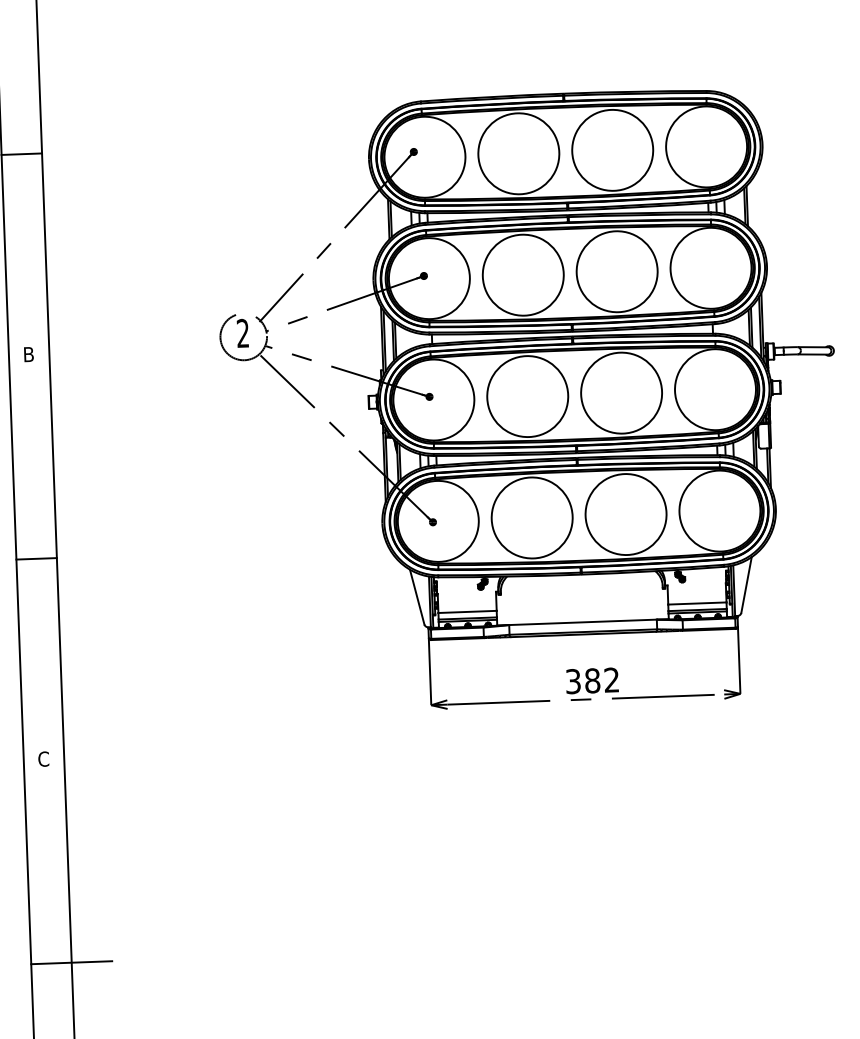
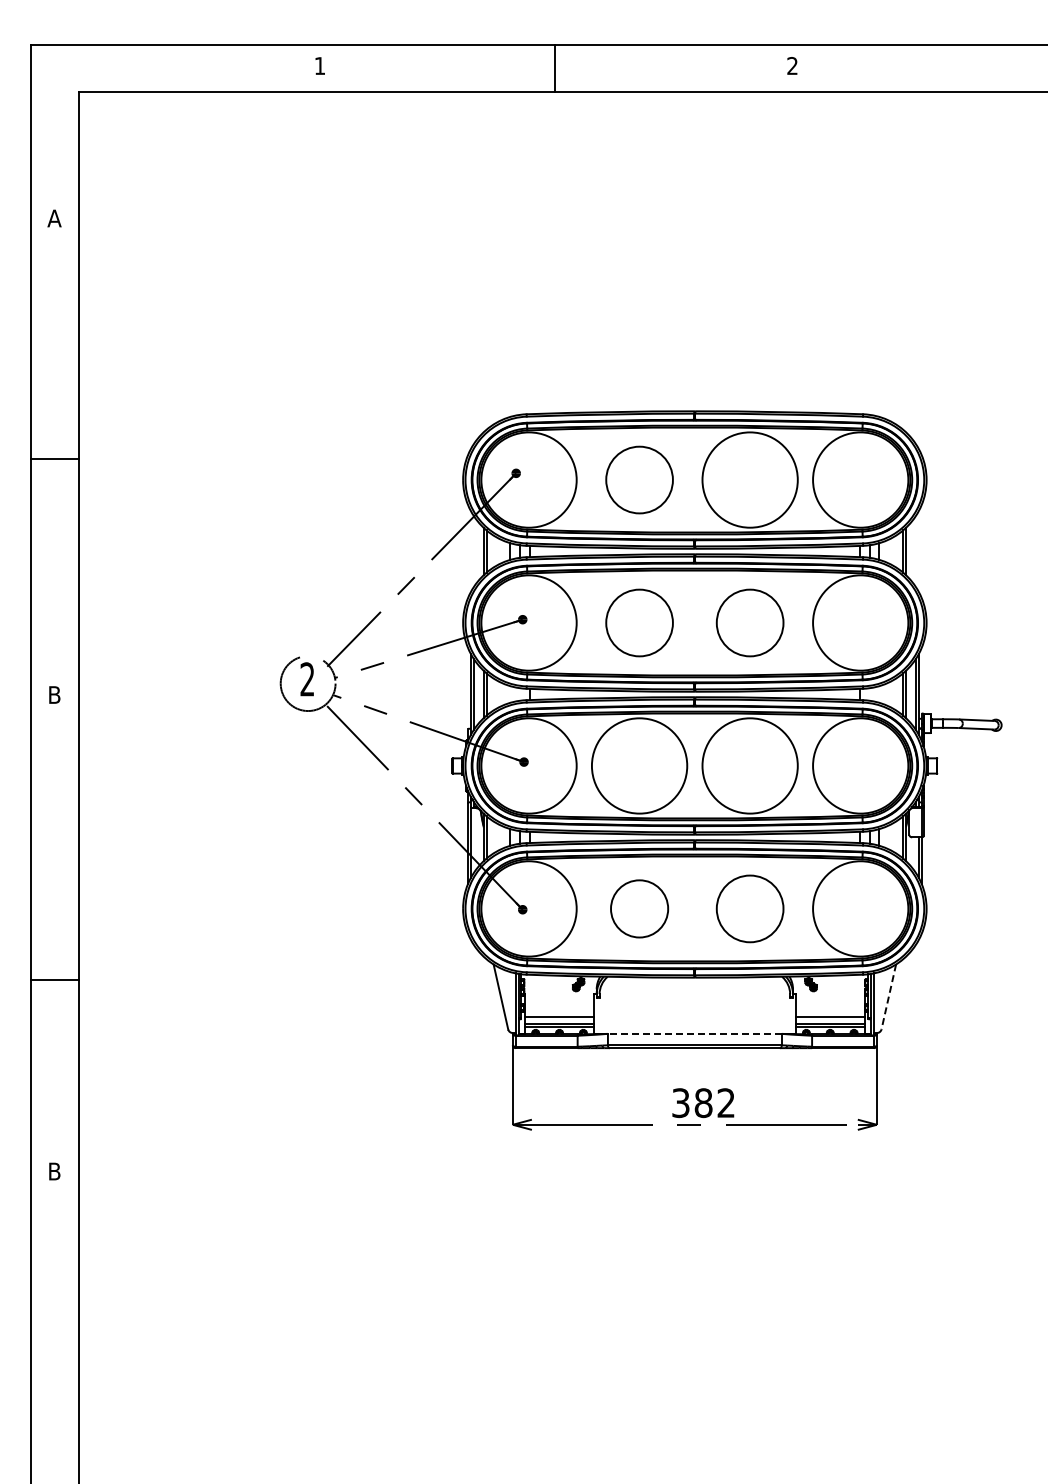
circle: (518, 153) -> (639, 479), size x0.7
circle: (616, 271) -> (749, 622), size x0.7
circle: (523, 274) -> (639, 622), size x0.7
circle: (625, 514) -> (749, 908), size x0.7
circle: (532, 517) -> (639, 908), size x0.6
line: (36, 558) -> (54, 979), moved
line: (746, 585) -> (888, 997), solid -> dashed
line: (582, 622) -> (694, 1033), solid -> dashed
text: (43, 759) -> (54, 1171), C -> B
line: (71, 963) -> (78, 1412), removed

